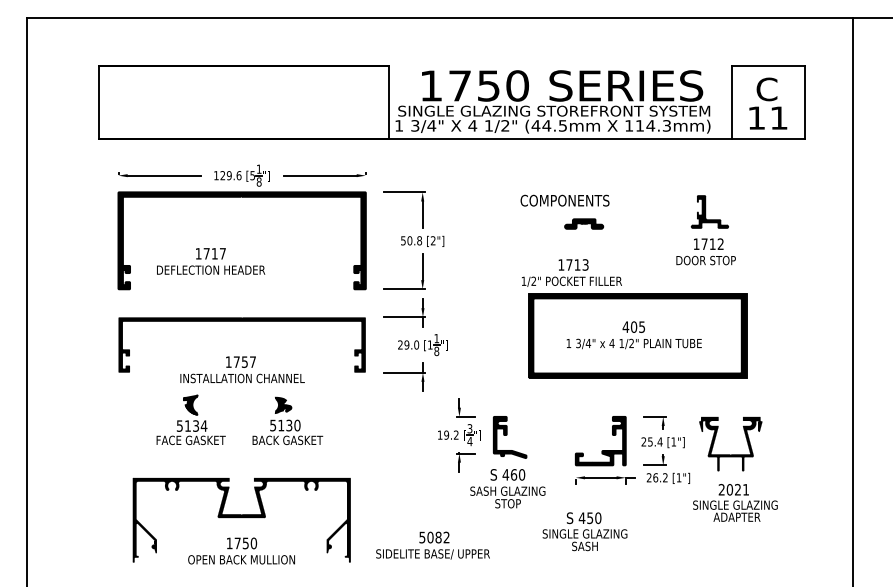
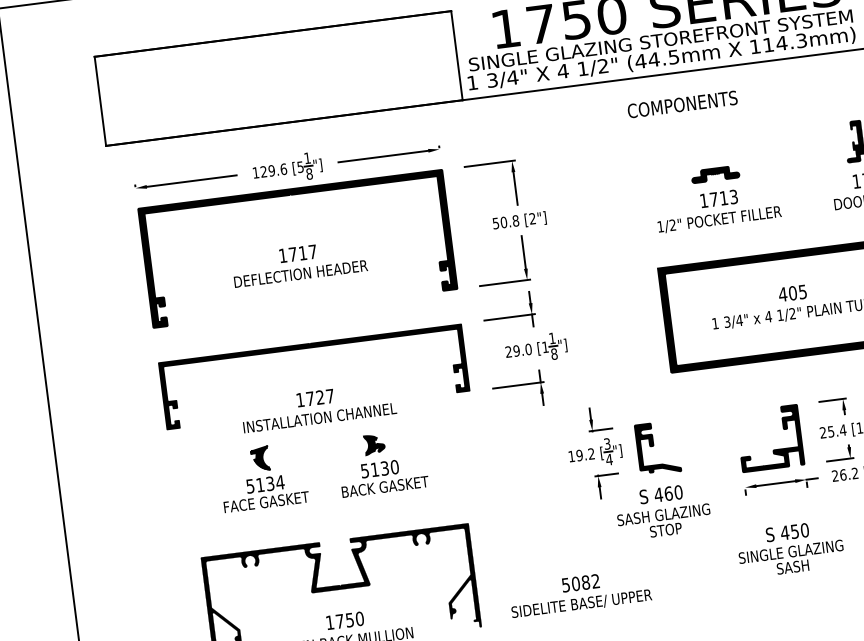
text: (564, 200) -> (681, 104), moved
text: (211, 261) -> (300, 263), moved
text: (571, 272) -> (717, 208), moved
text: (244, 361) -> (319, 396), 1757 -> 1727
text: (584, 531) -> (790, 548), moved

